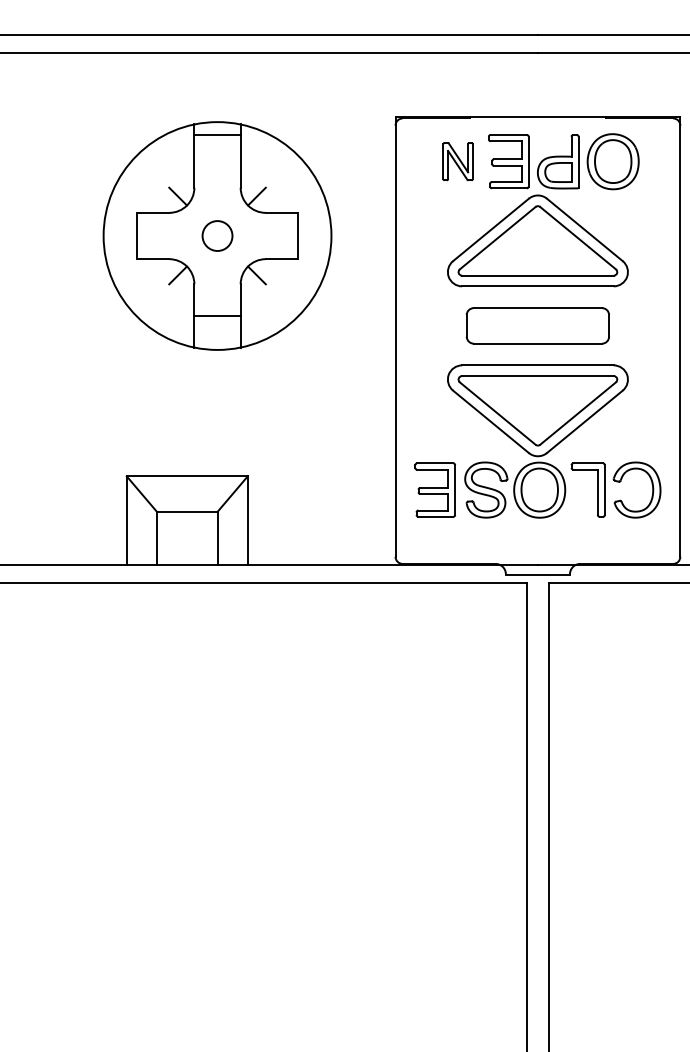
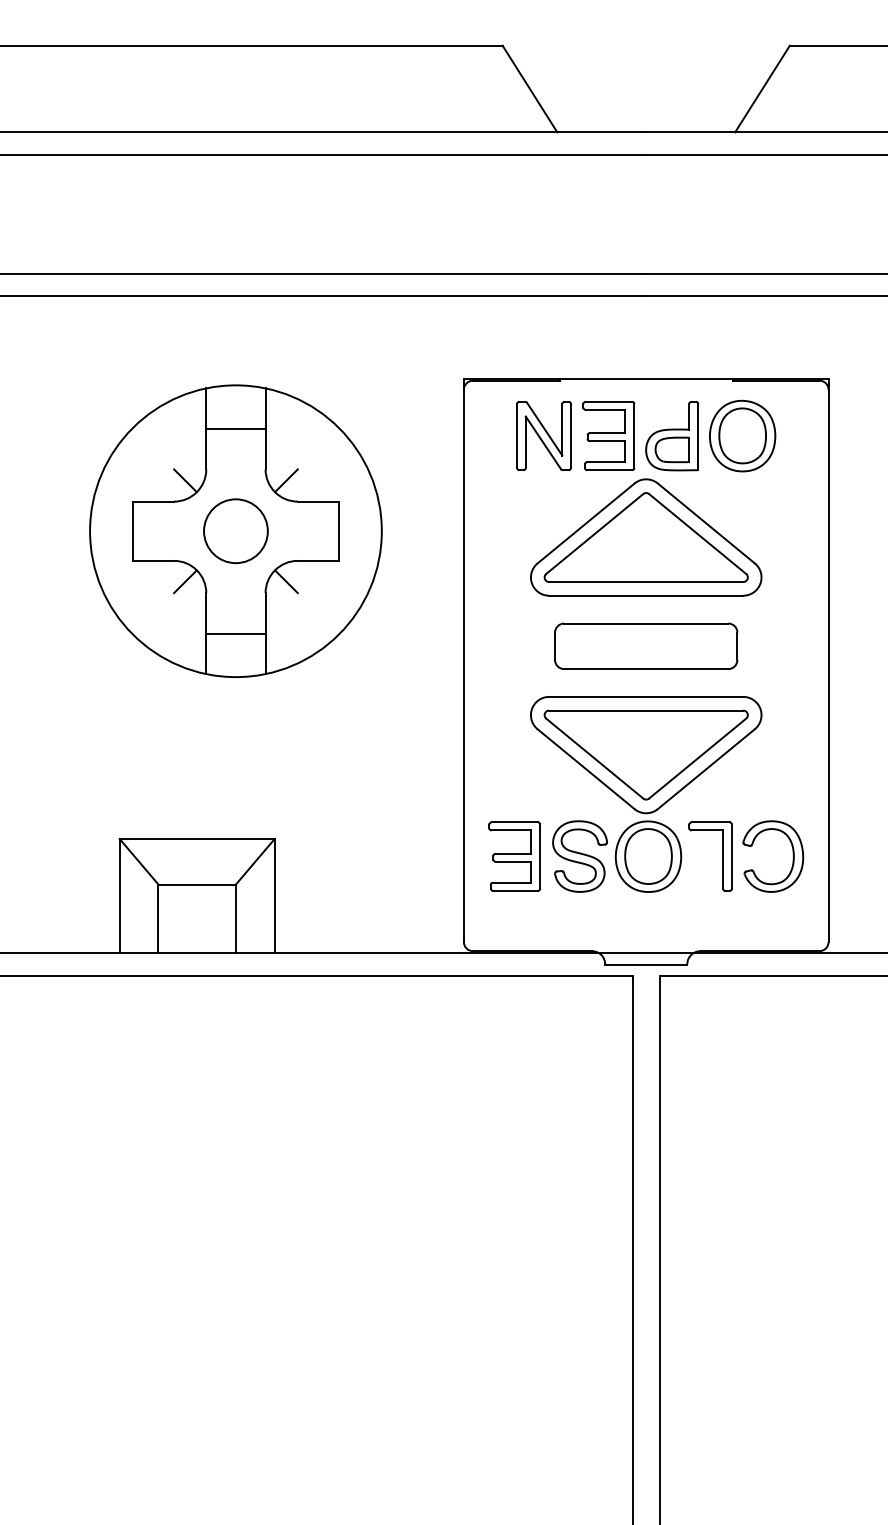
line: (217, 134) -> (235, 428), moved
part: (457, 161) -> (543, 435), size x1.43
circle: (217, 236) -> (235, 531), size x1.67

